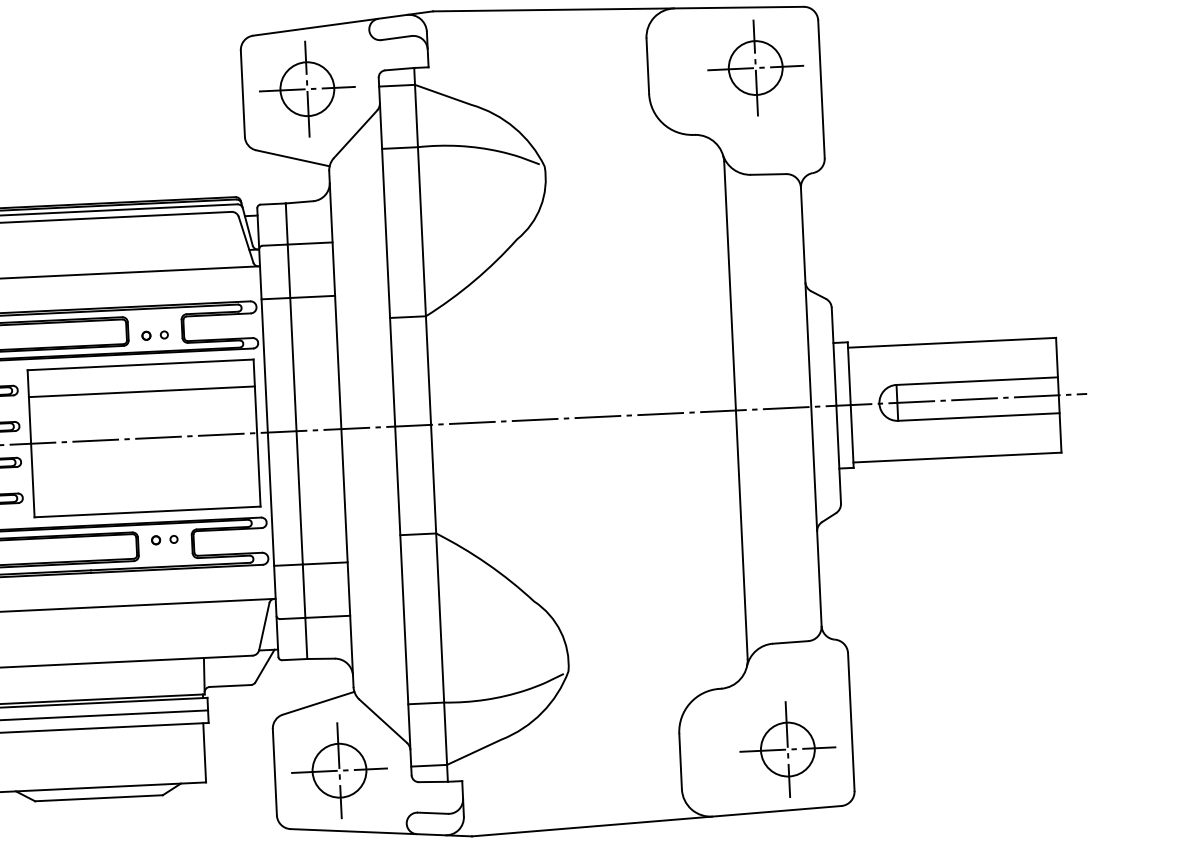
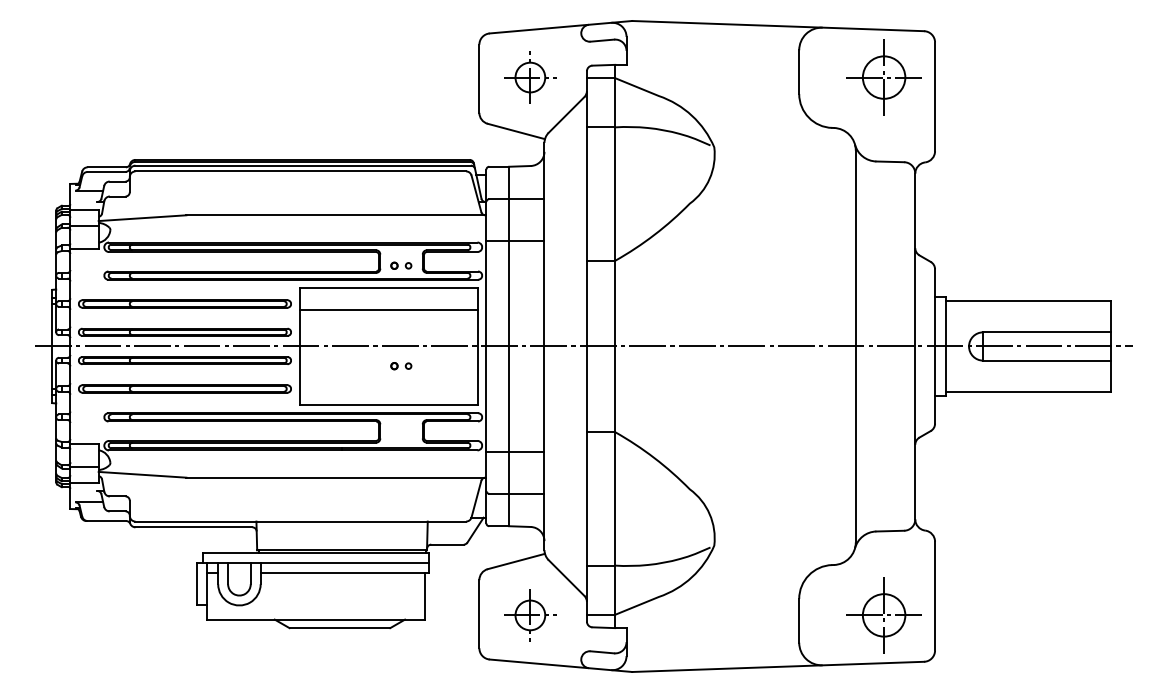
part: (307, 89) -> (530, 77), size x0.7
part: (165, 540) -> (401, 366), moved
part: (339, 770) -> (530, 615), size x0.7

